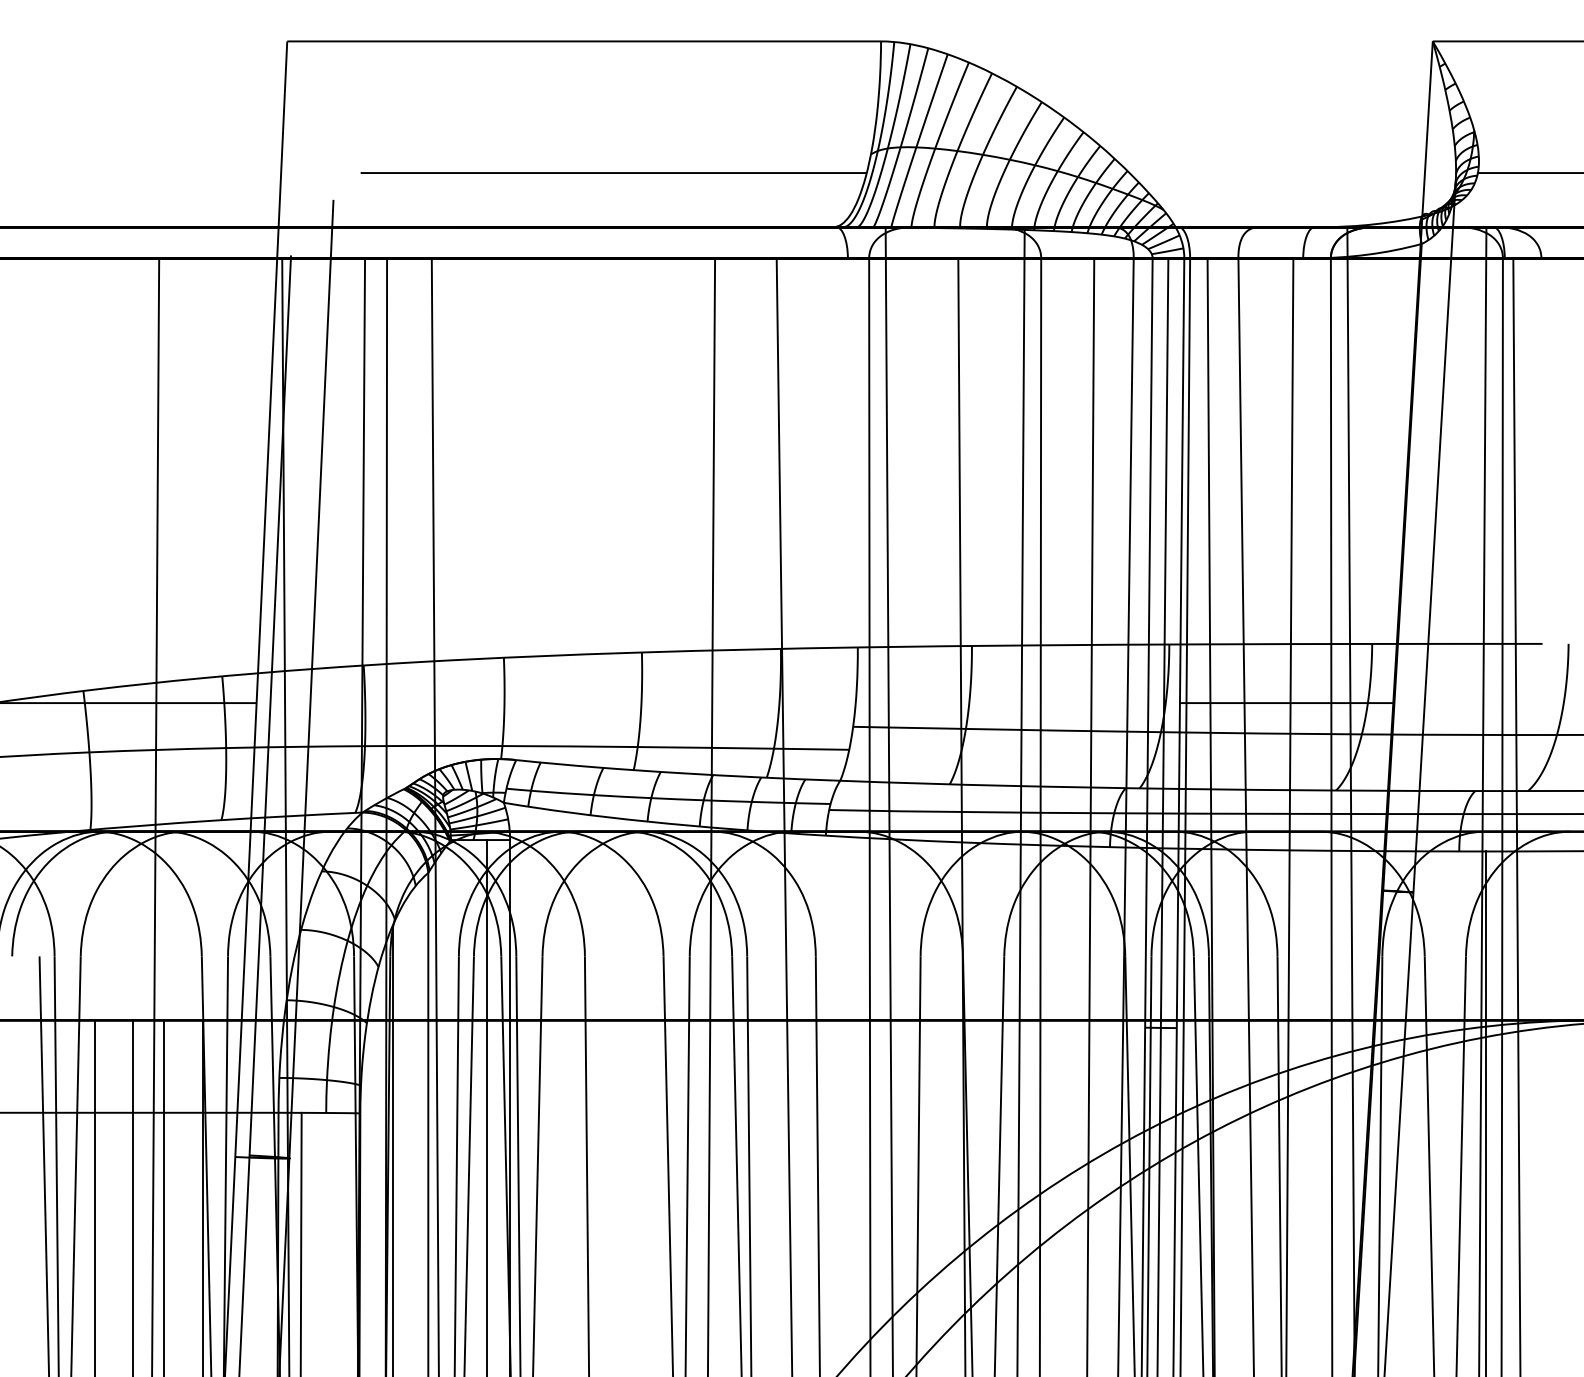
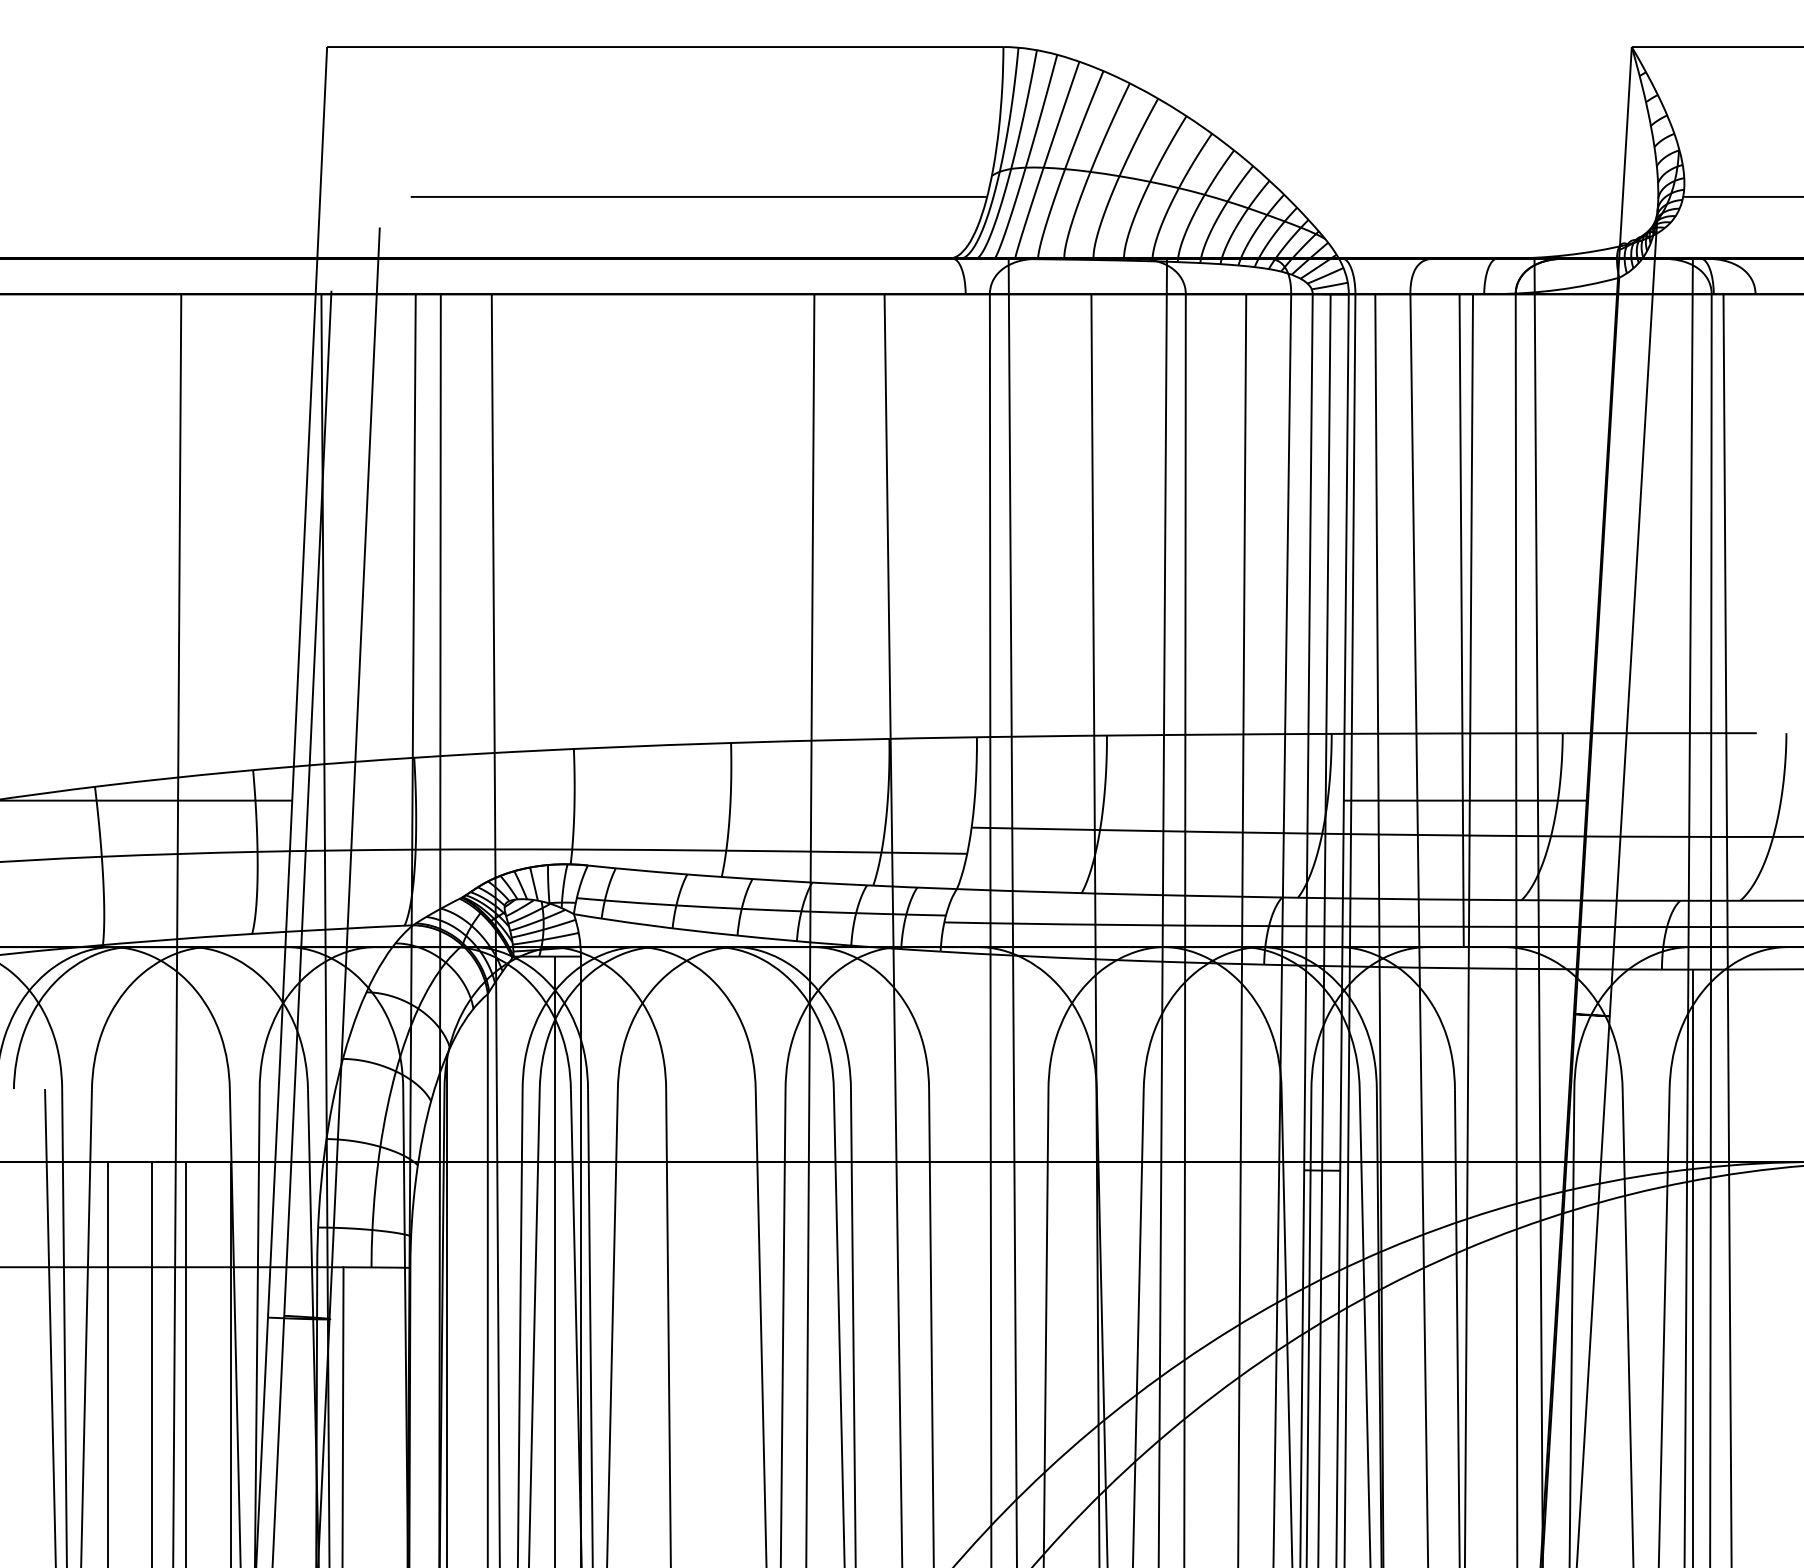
line: (1283, 544) -> (1461, 619), added

